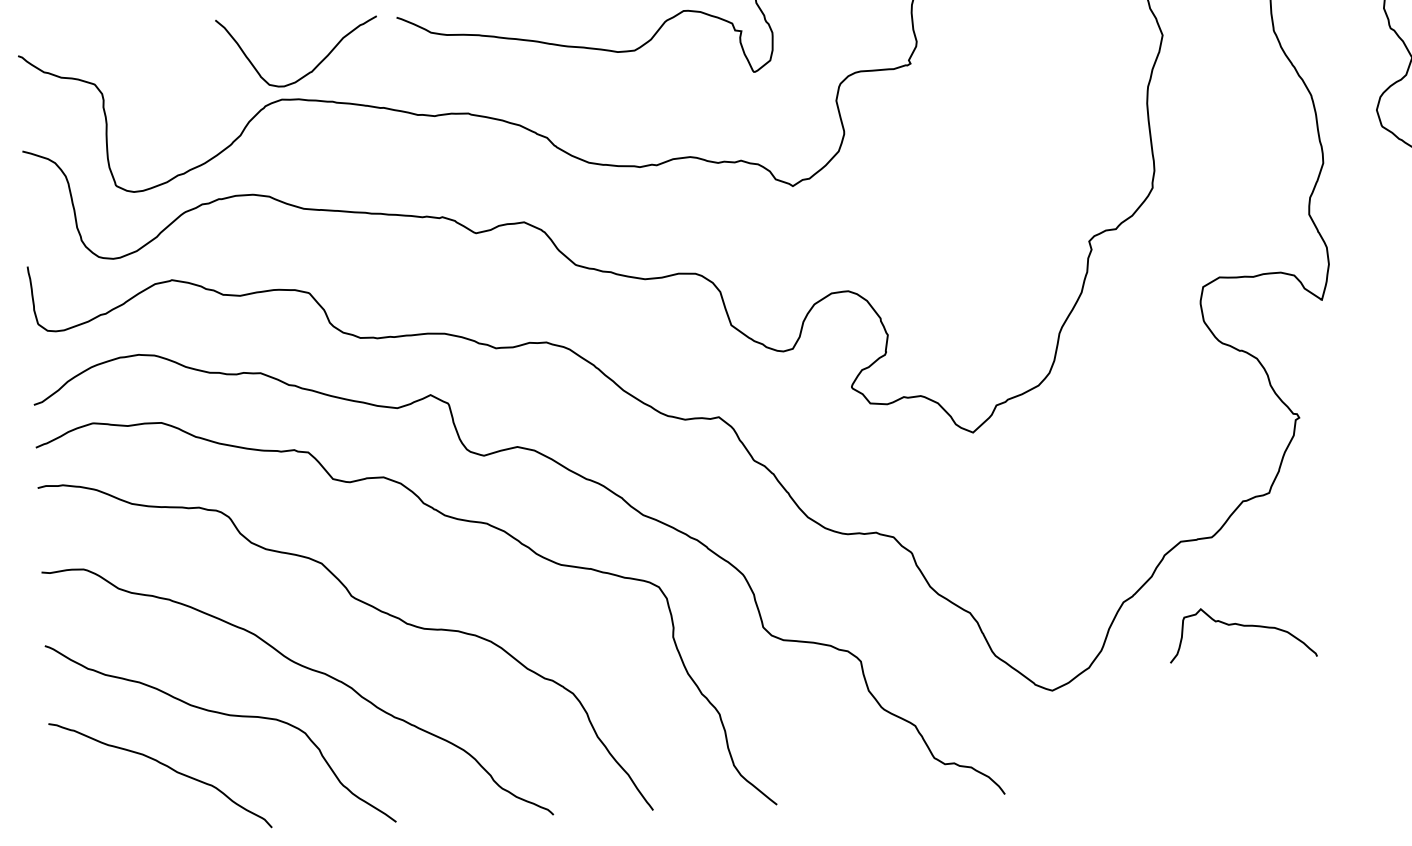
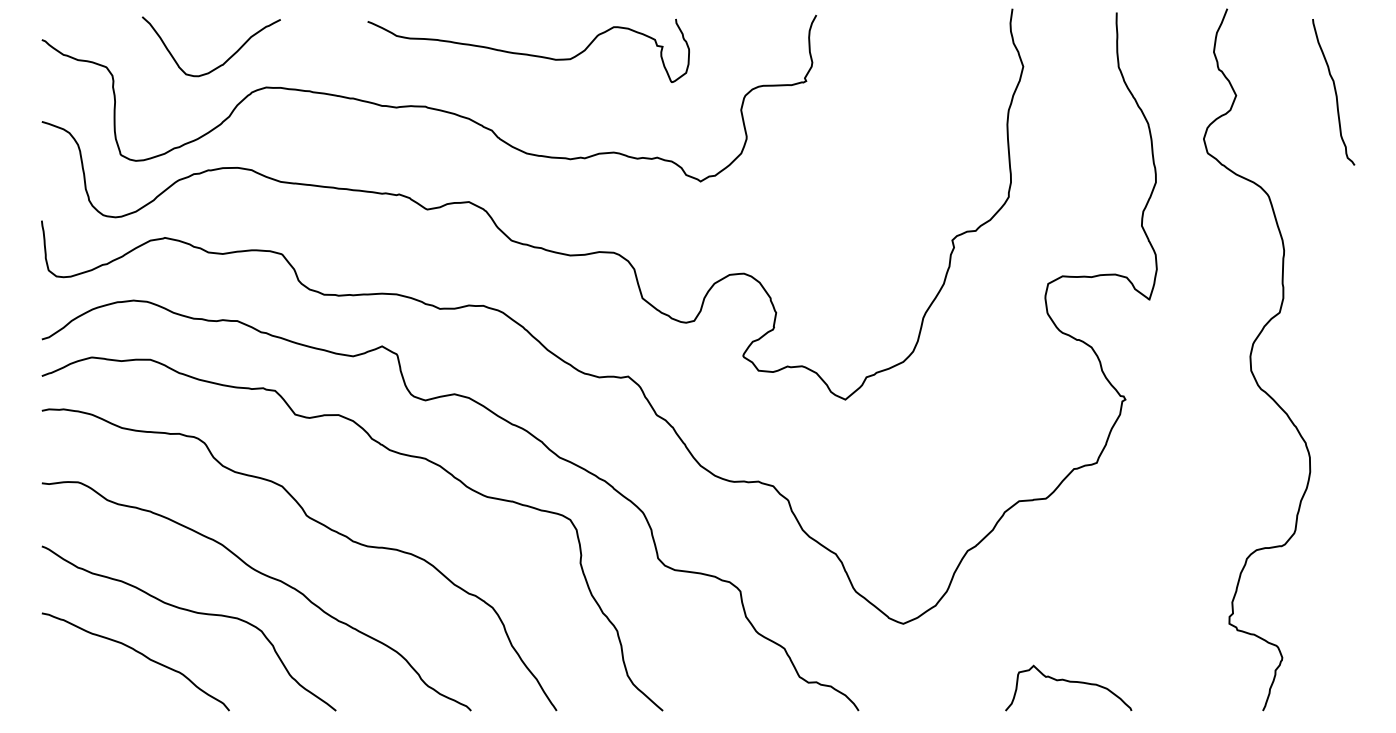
curve: (308, 71) -> (220, 64), moved
curve: (1242, 626) -> (1068, 682), moved

